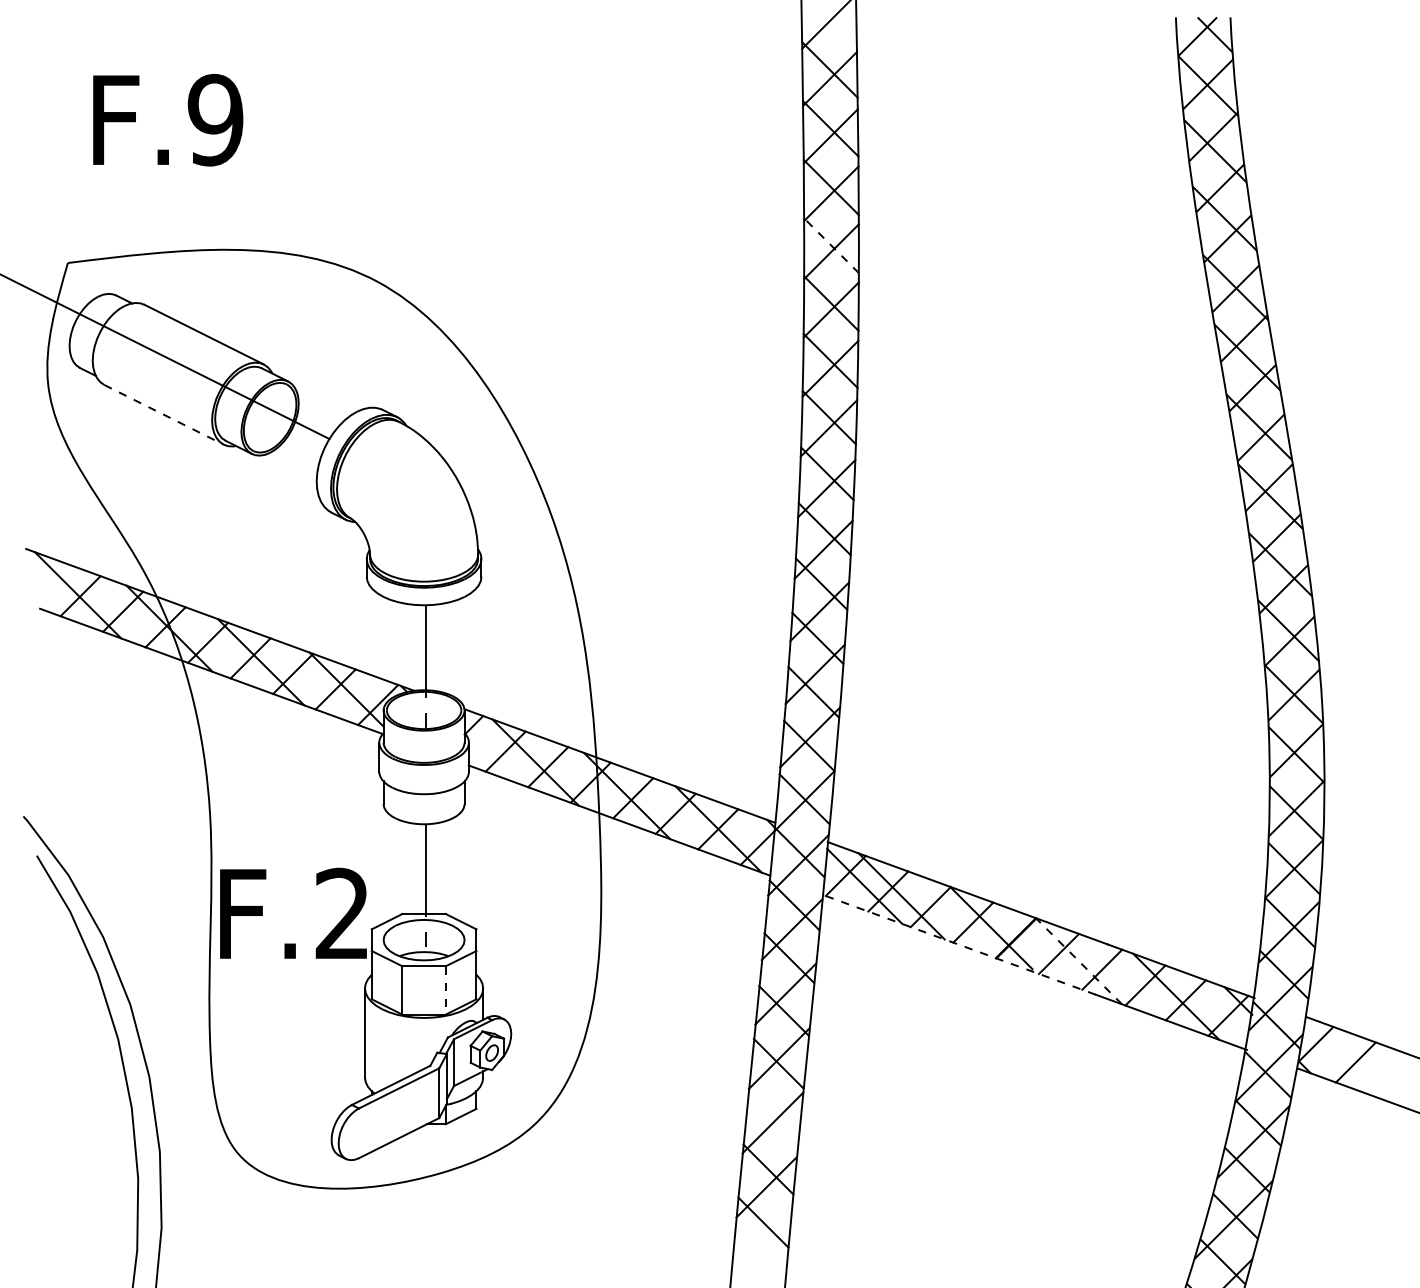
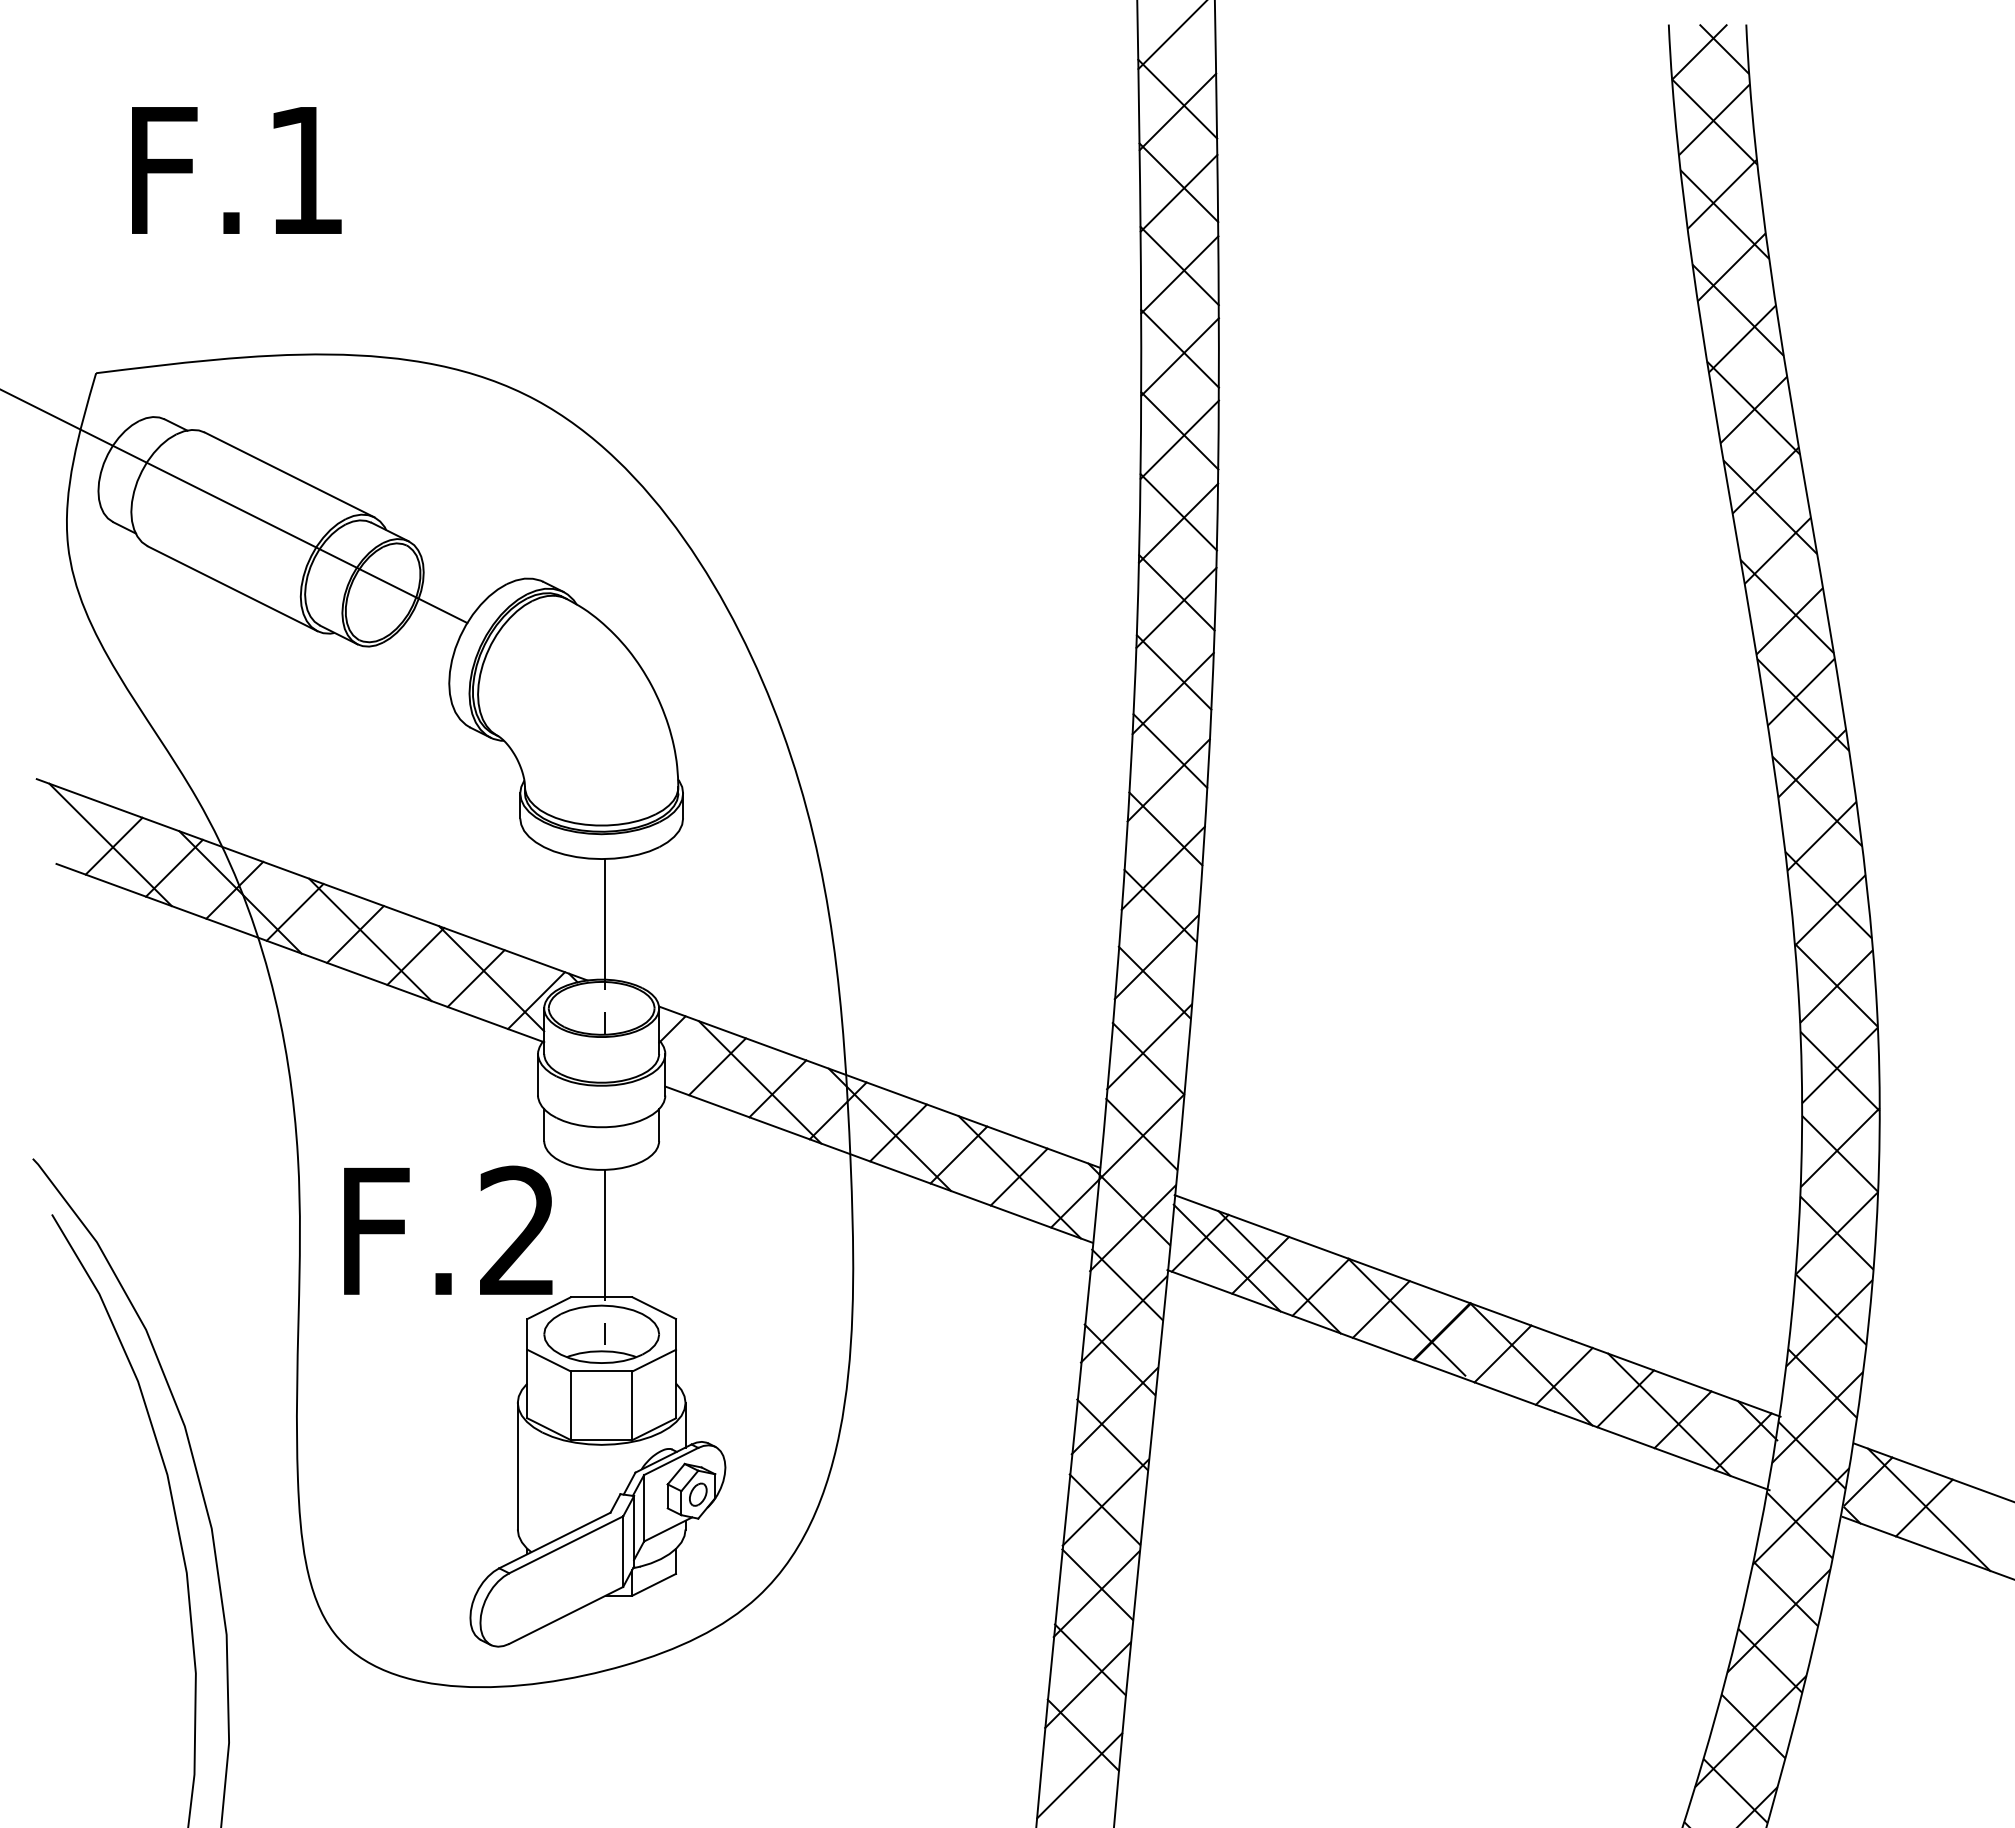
text: (215, 120) -> (305, 170), F.9 -> F.1
line: (831, 245) -> (1180, 348), dashed -> solid
line: (164, 414) -> (232, 588), dashed -> solid
text: (293, 912) -> (448, 1229), moved
line: (958, 944) -> (1360, 1340), dashed -> solid
line: (1078, 960) -> (1530, 1363), dashed -> solid
line: (445, 990) -> (632, 1406), dashed -> solid
line: (1358, 1063) -> (1928, 1509), added
line: (773, 1116) -> (1097, 1584), added
line: (760, 1250) -> (1079, 1775), added

